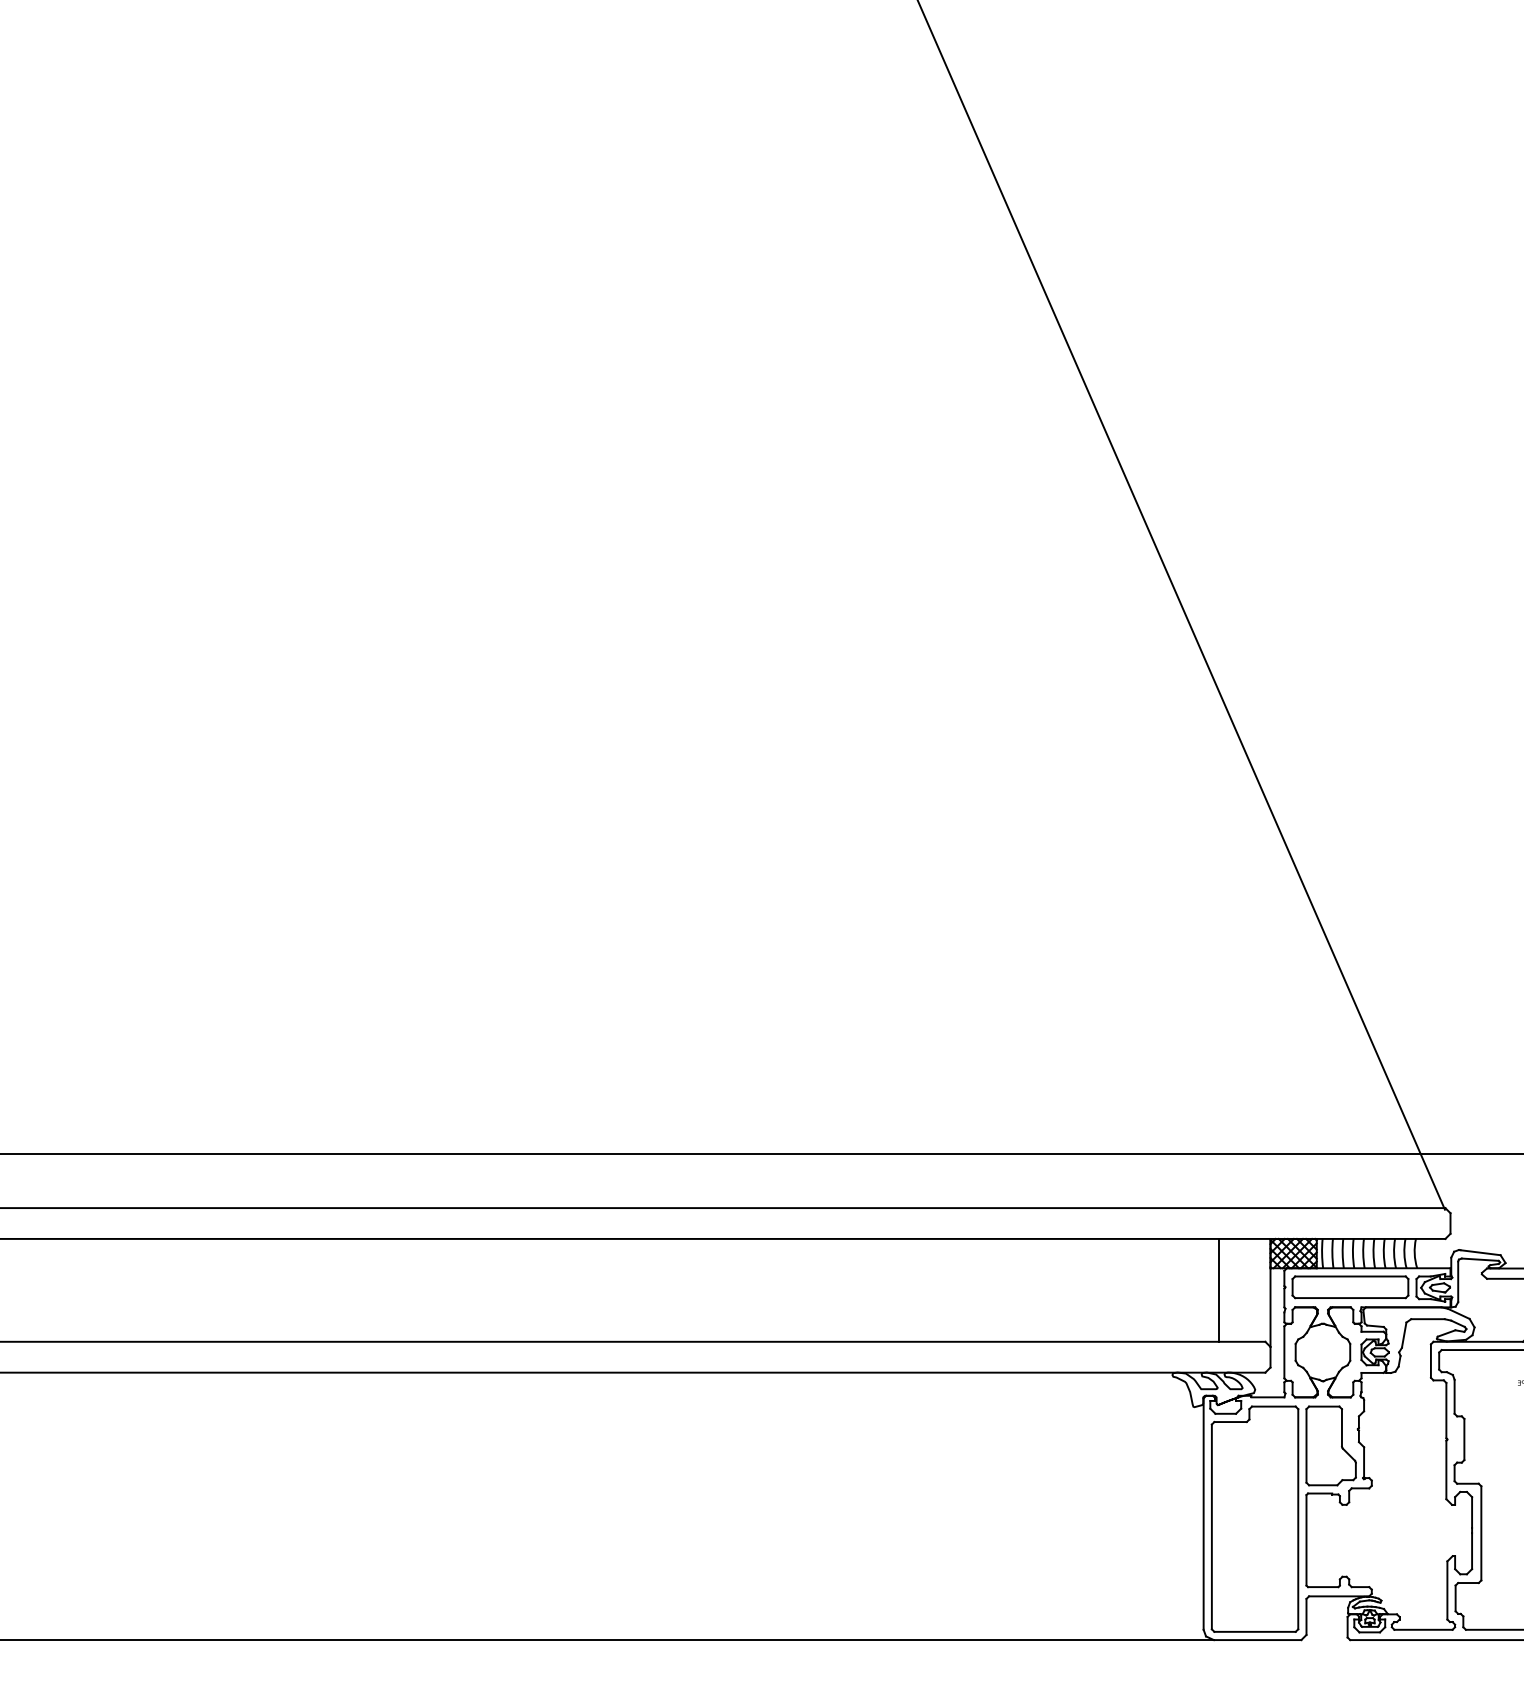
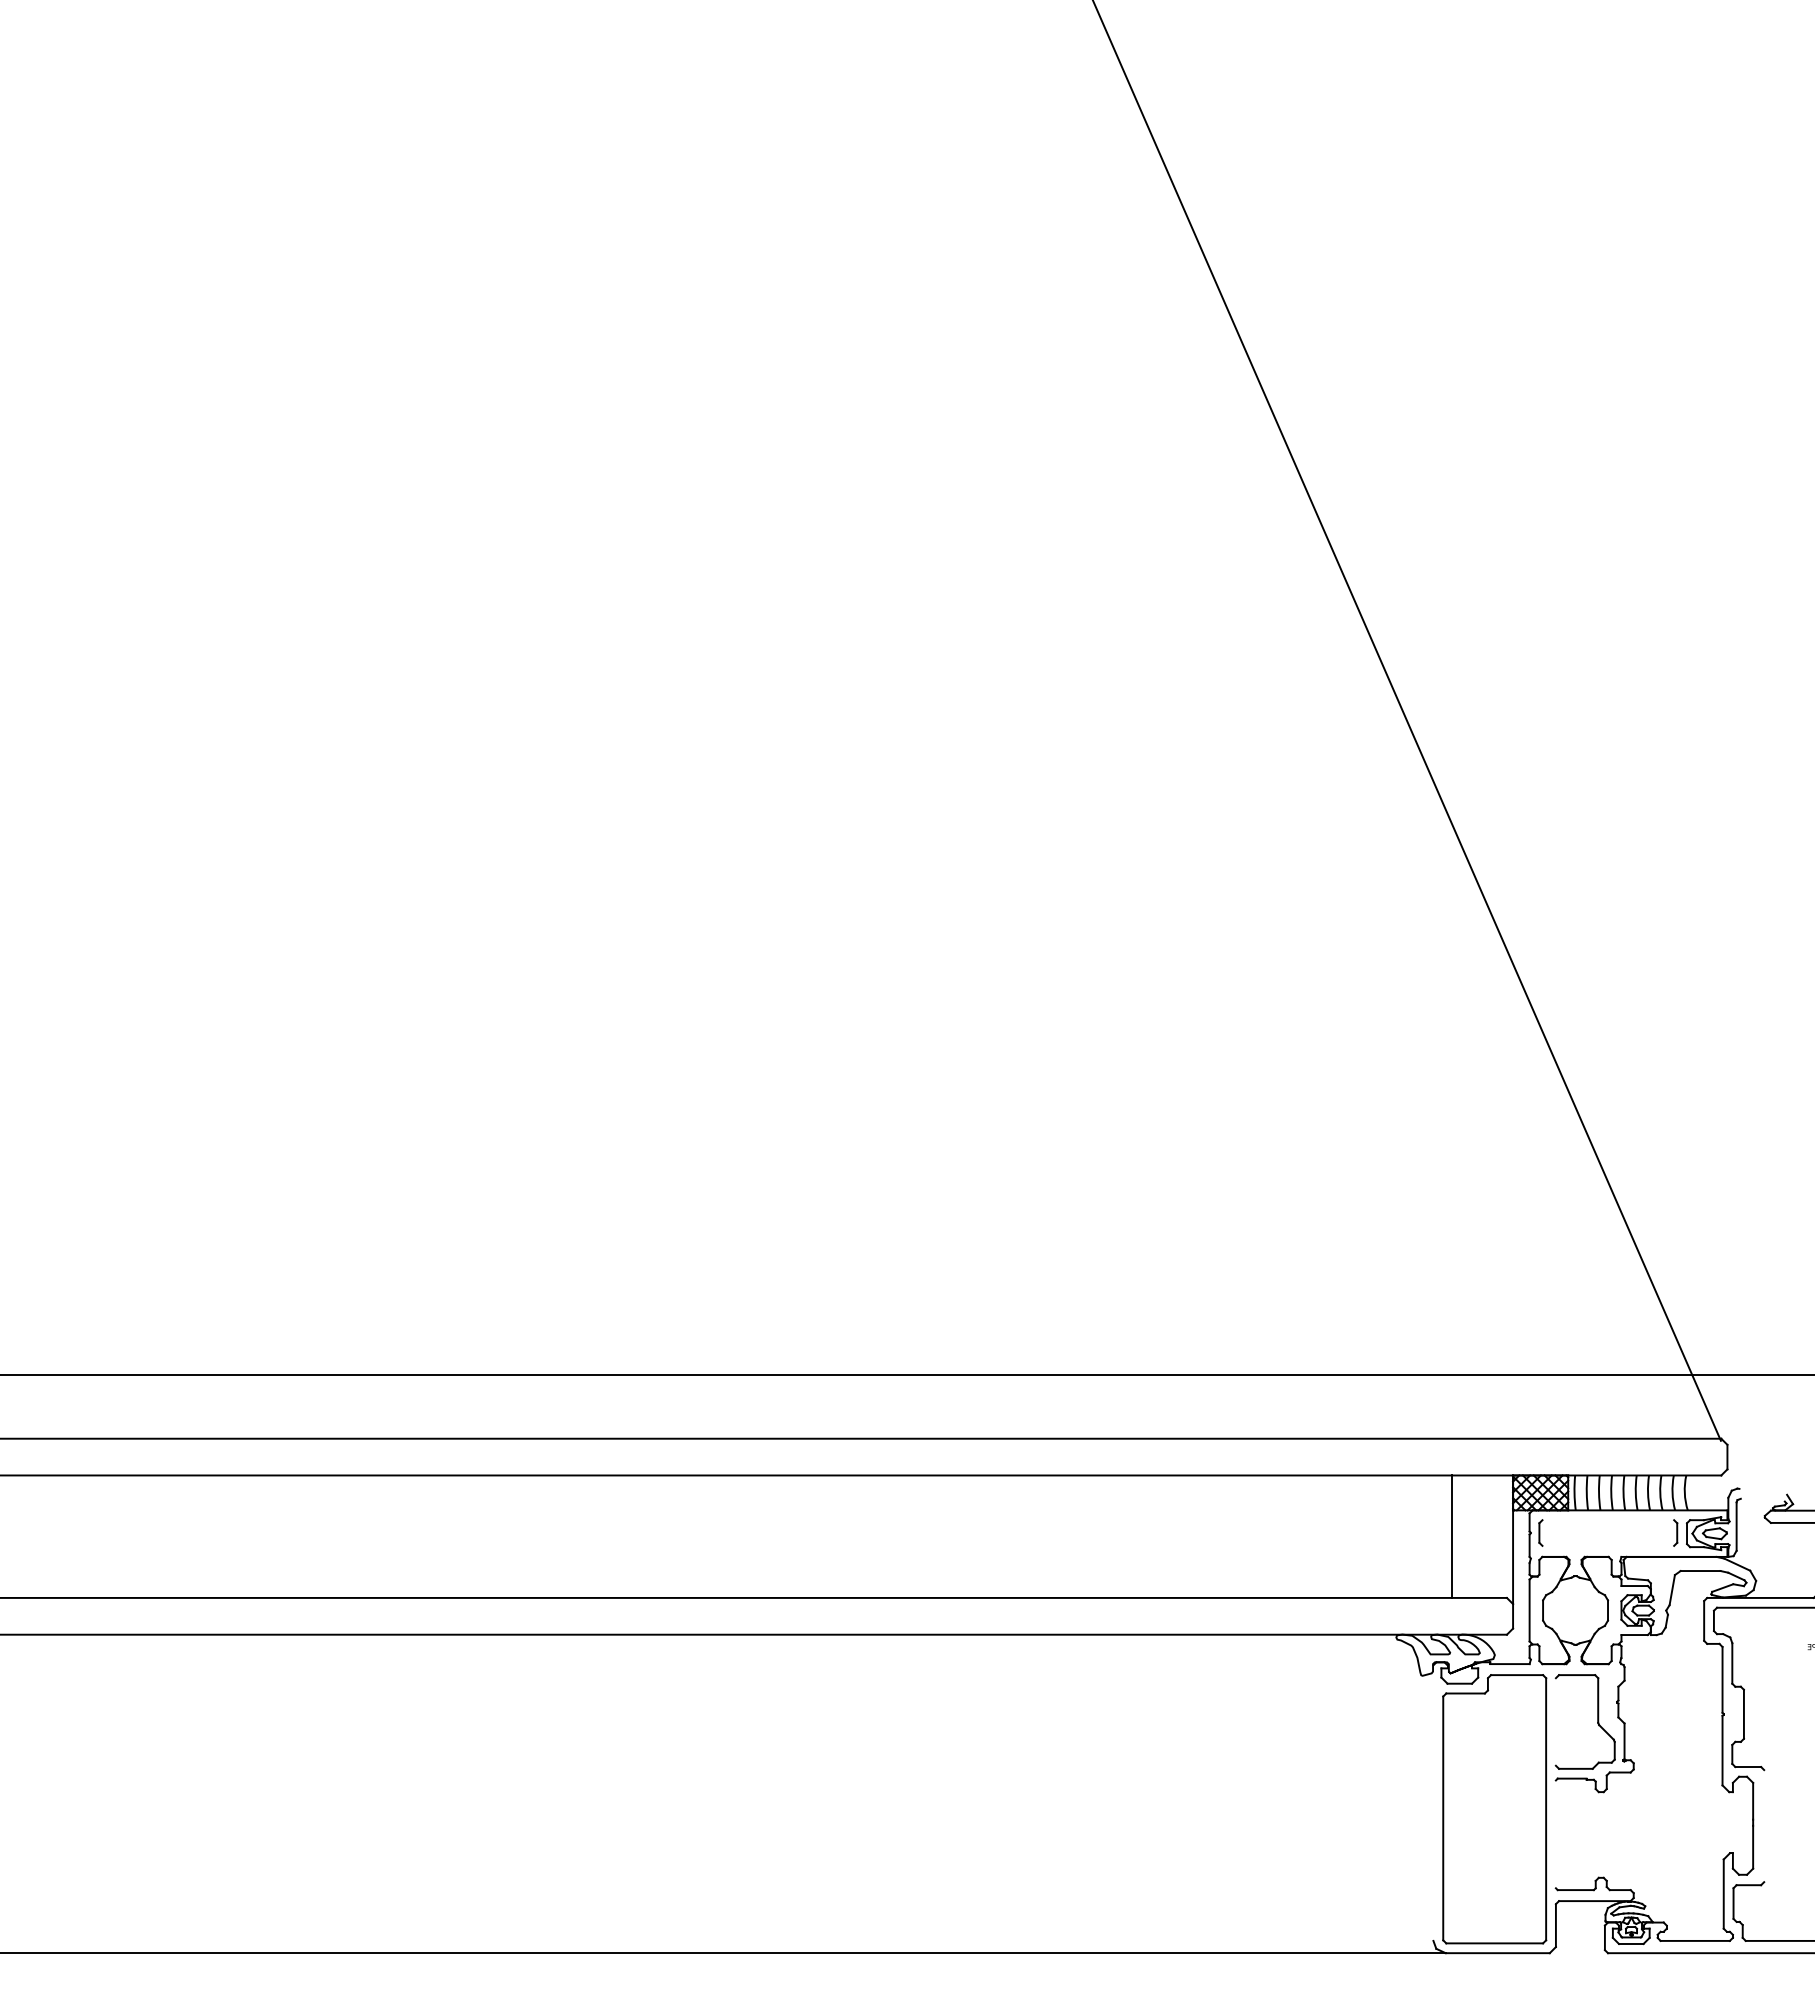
line: (1480, 1252) -> (1763, 1491), removed
line: (1479, 1259) -> (1762, 1499), removed
line: (1350, 1276) -> (1608, 1520), removed
line: (1350, 1297) -> (1608, 1545), removed
line: (1306, 1445) -> (1555, 1721), removed
line: (1203, 1513) -> (1433, 1802), removed
line: (1481, 1533) -> (1764, 1826), removed
line: (1306, 1540) -> (1555, 1834), removed

